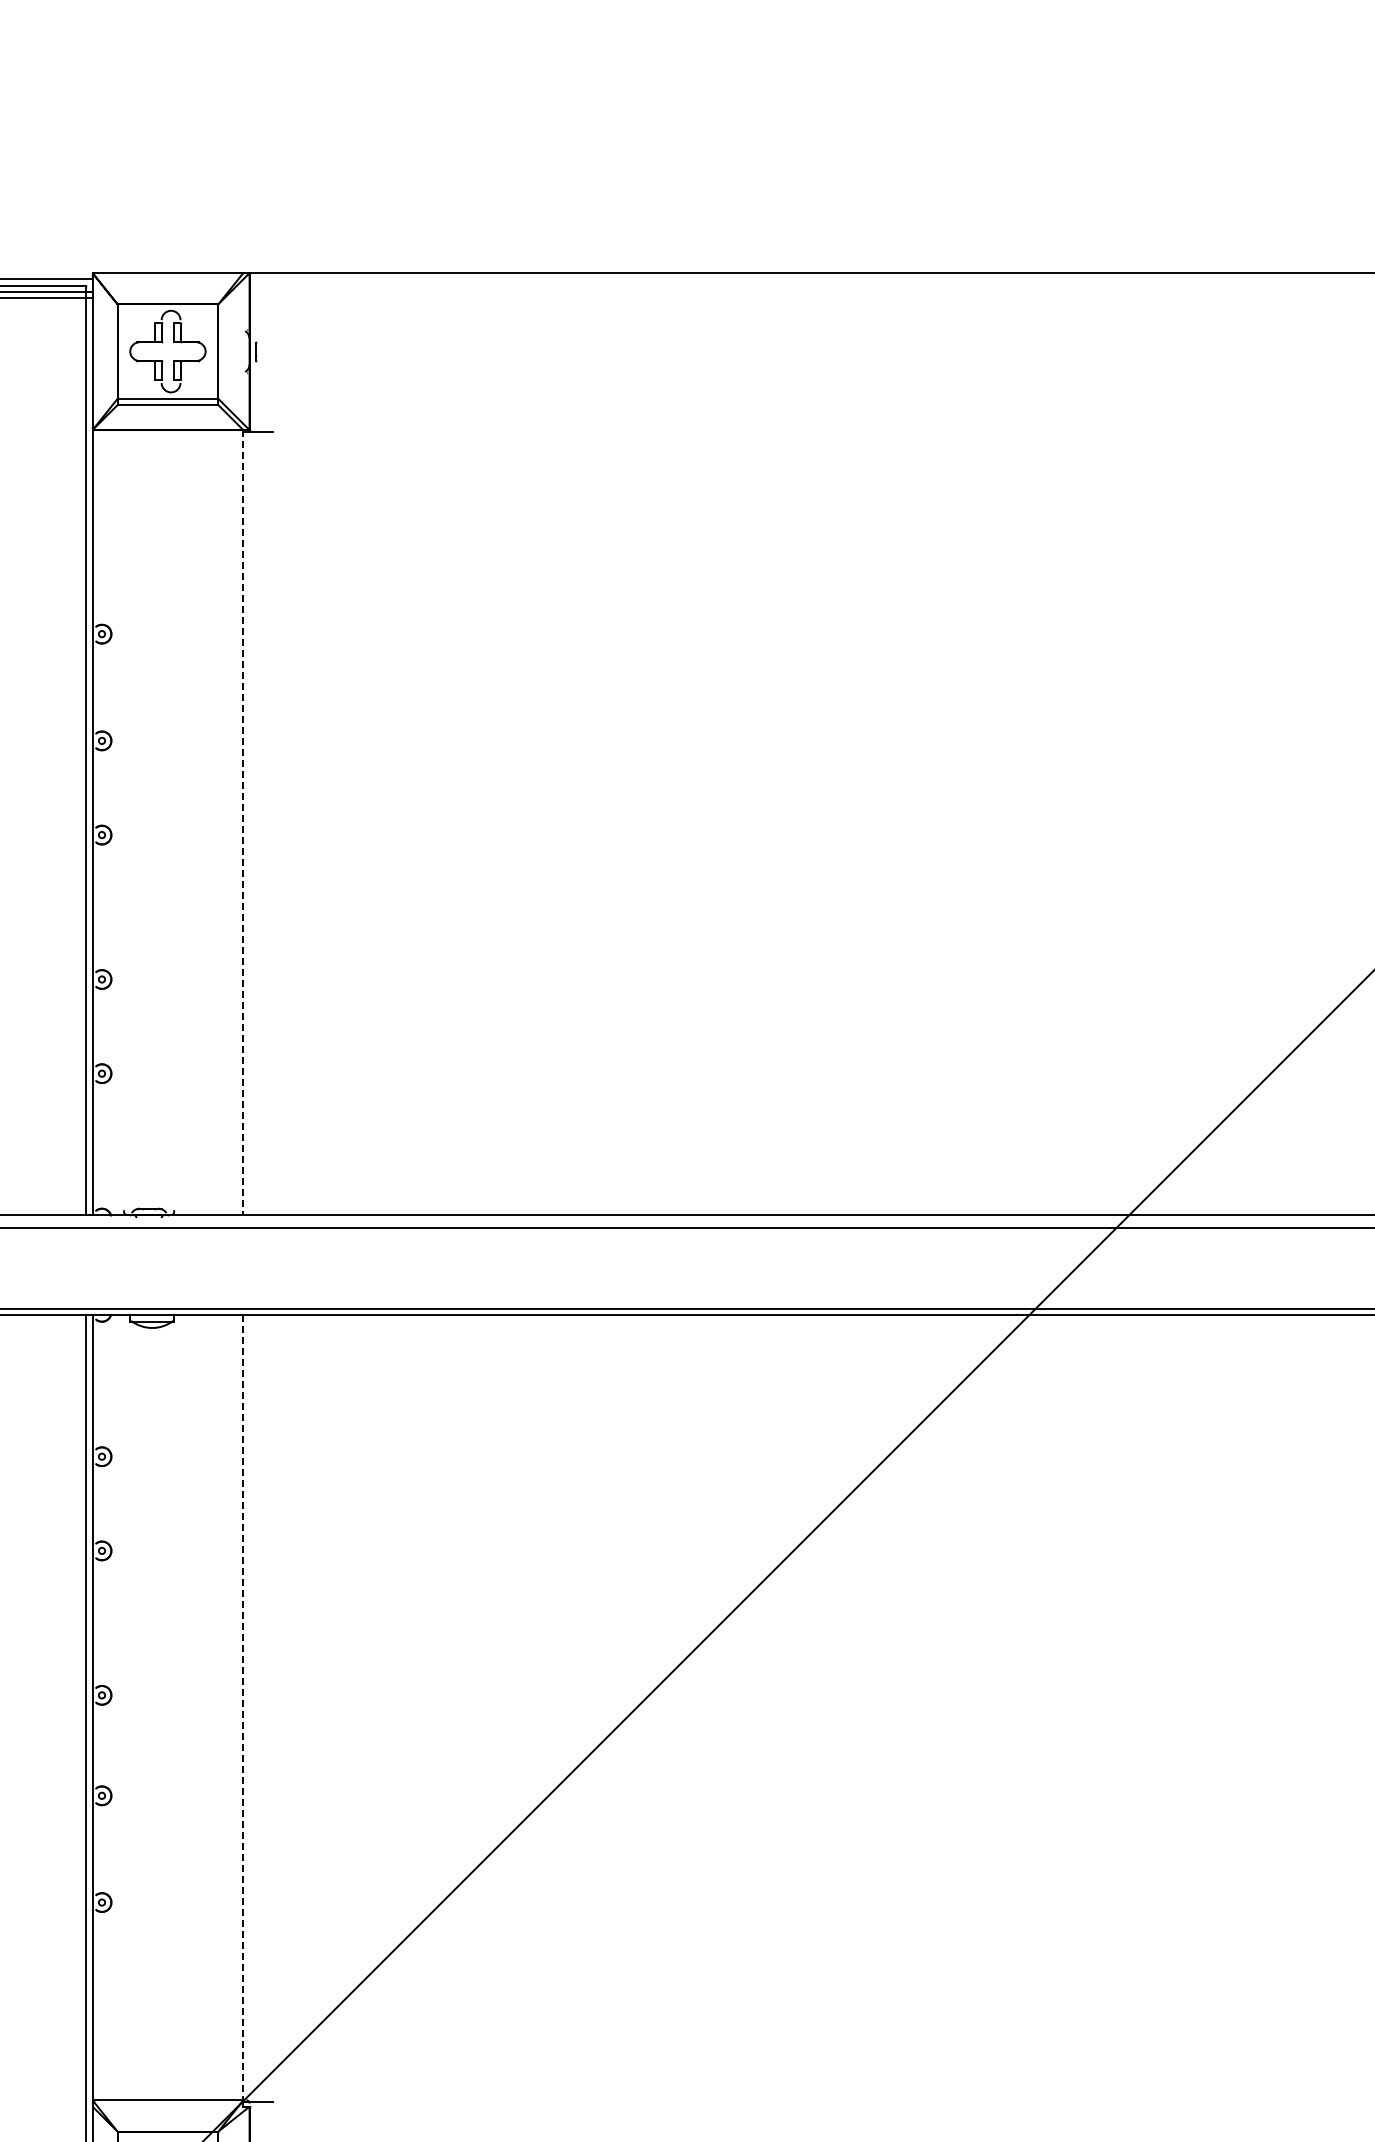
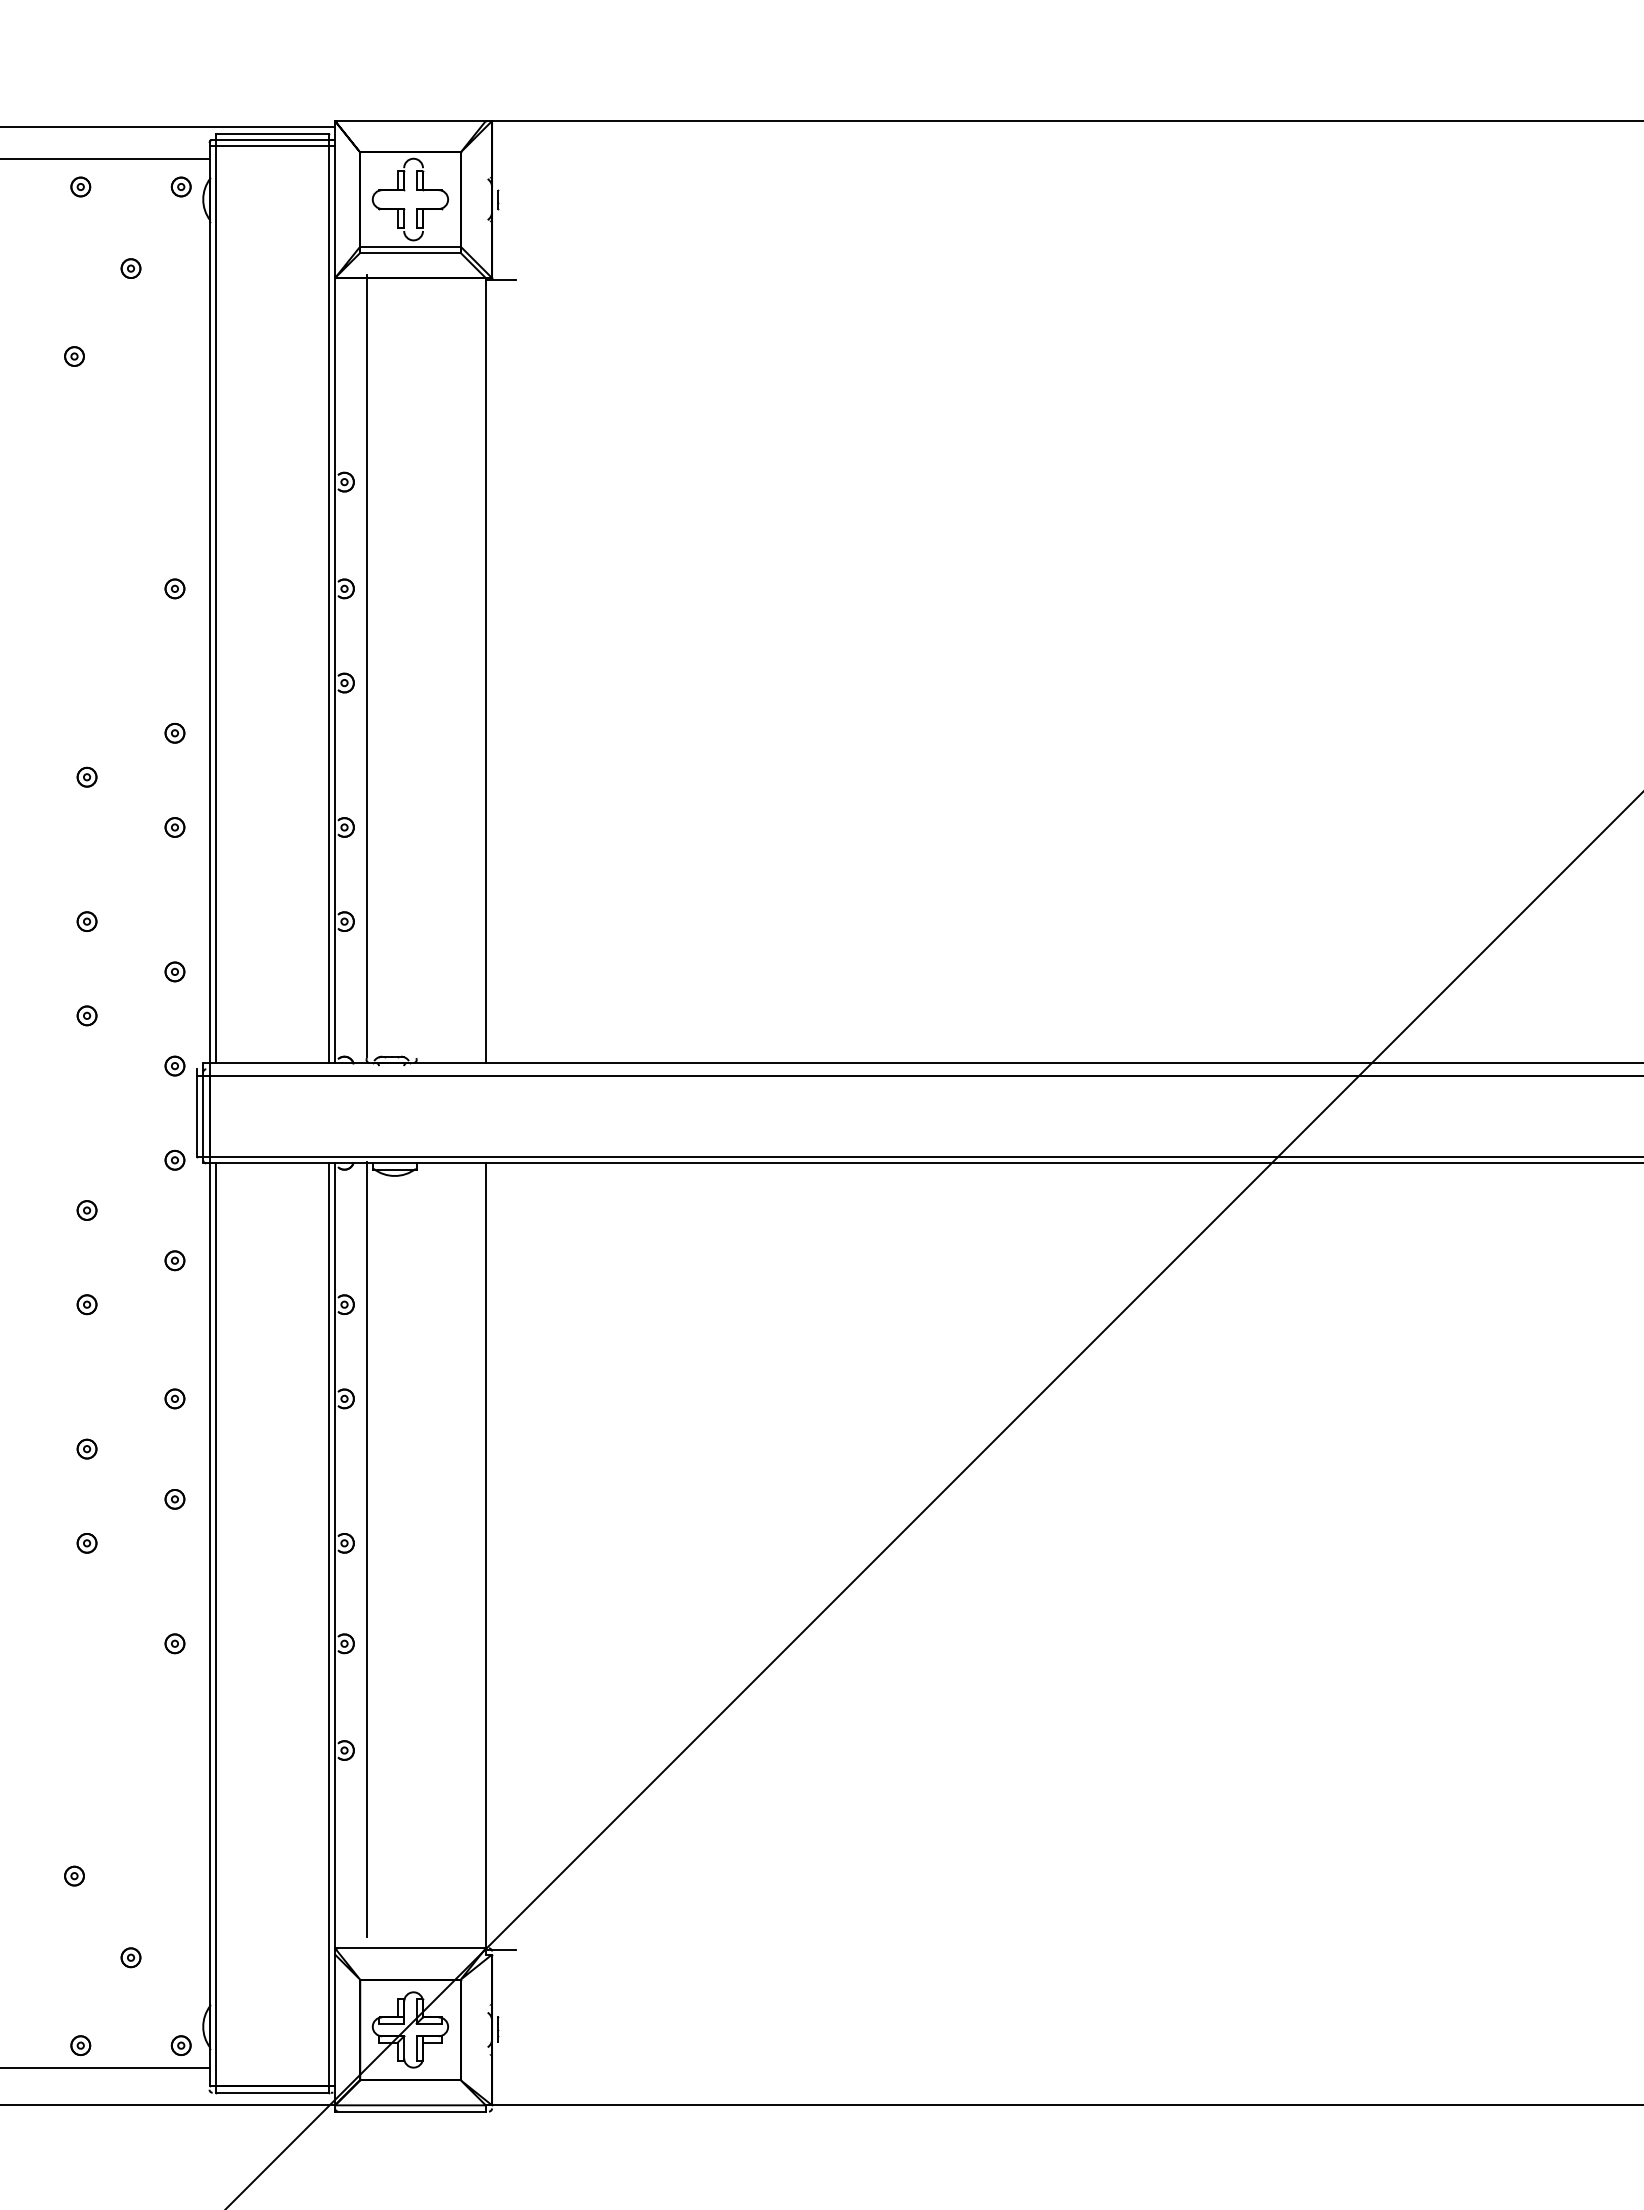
line: (124, 817) -> (366, 665), added
line: (243, 823) -> (485, 671), dashed -> solid
line: (124, 1701) -> (366, 1549), added
line: (243, 1708) -> (485, 1556), dashed -> solid

